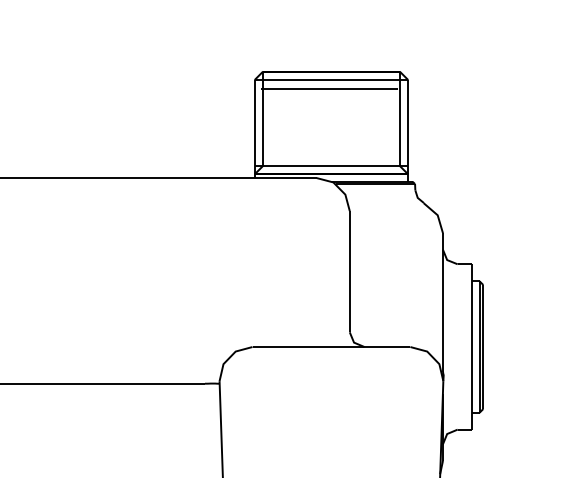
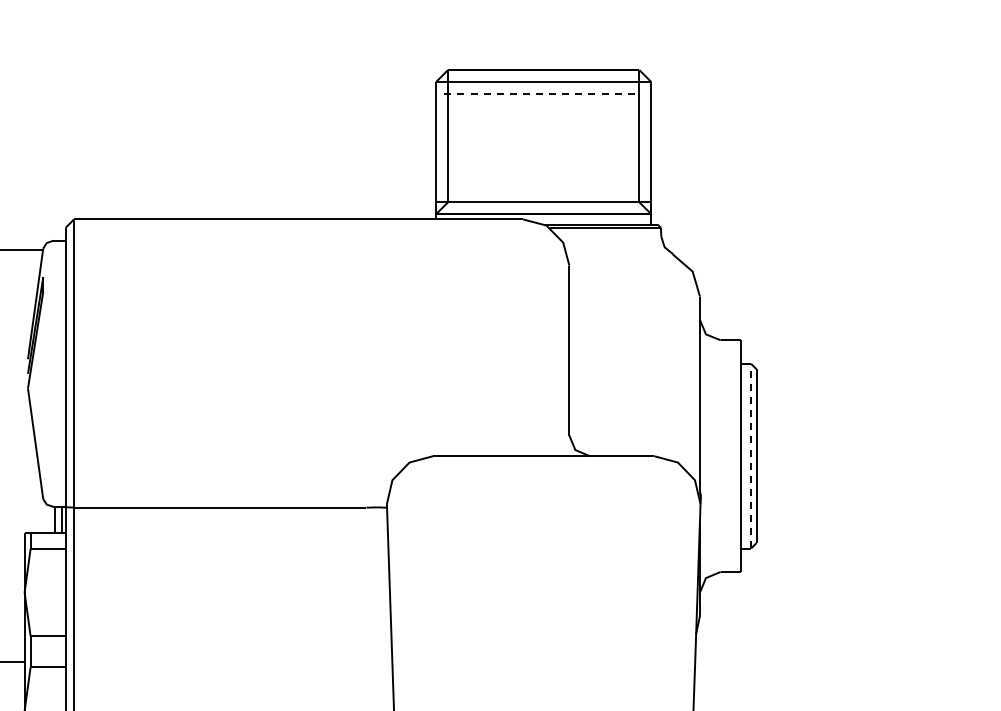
line: (329, 88) -> (540, 94), solid -> dashed
line: (479, 346) -> (751, 455), solid -> dashed

